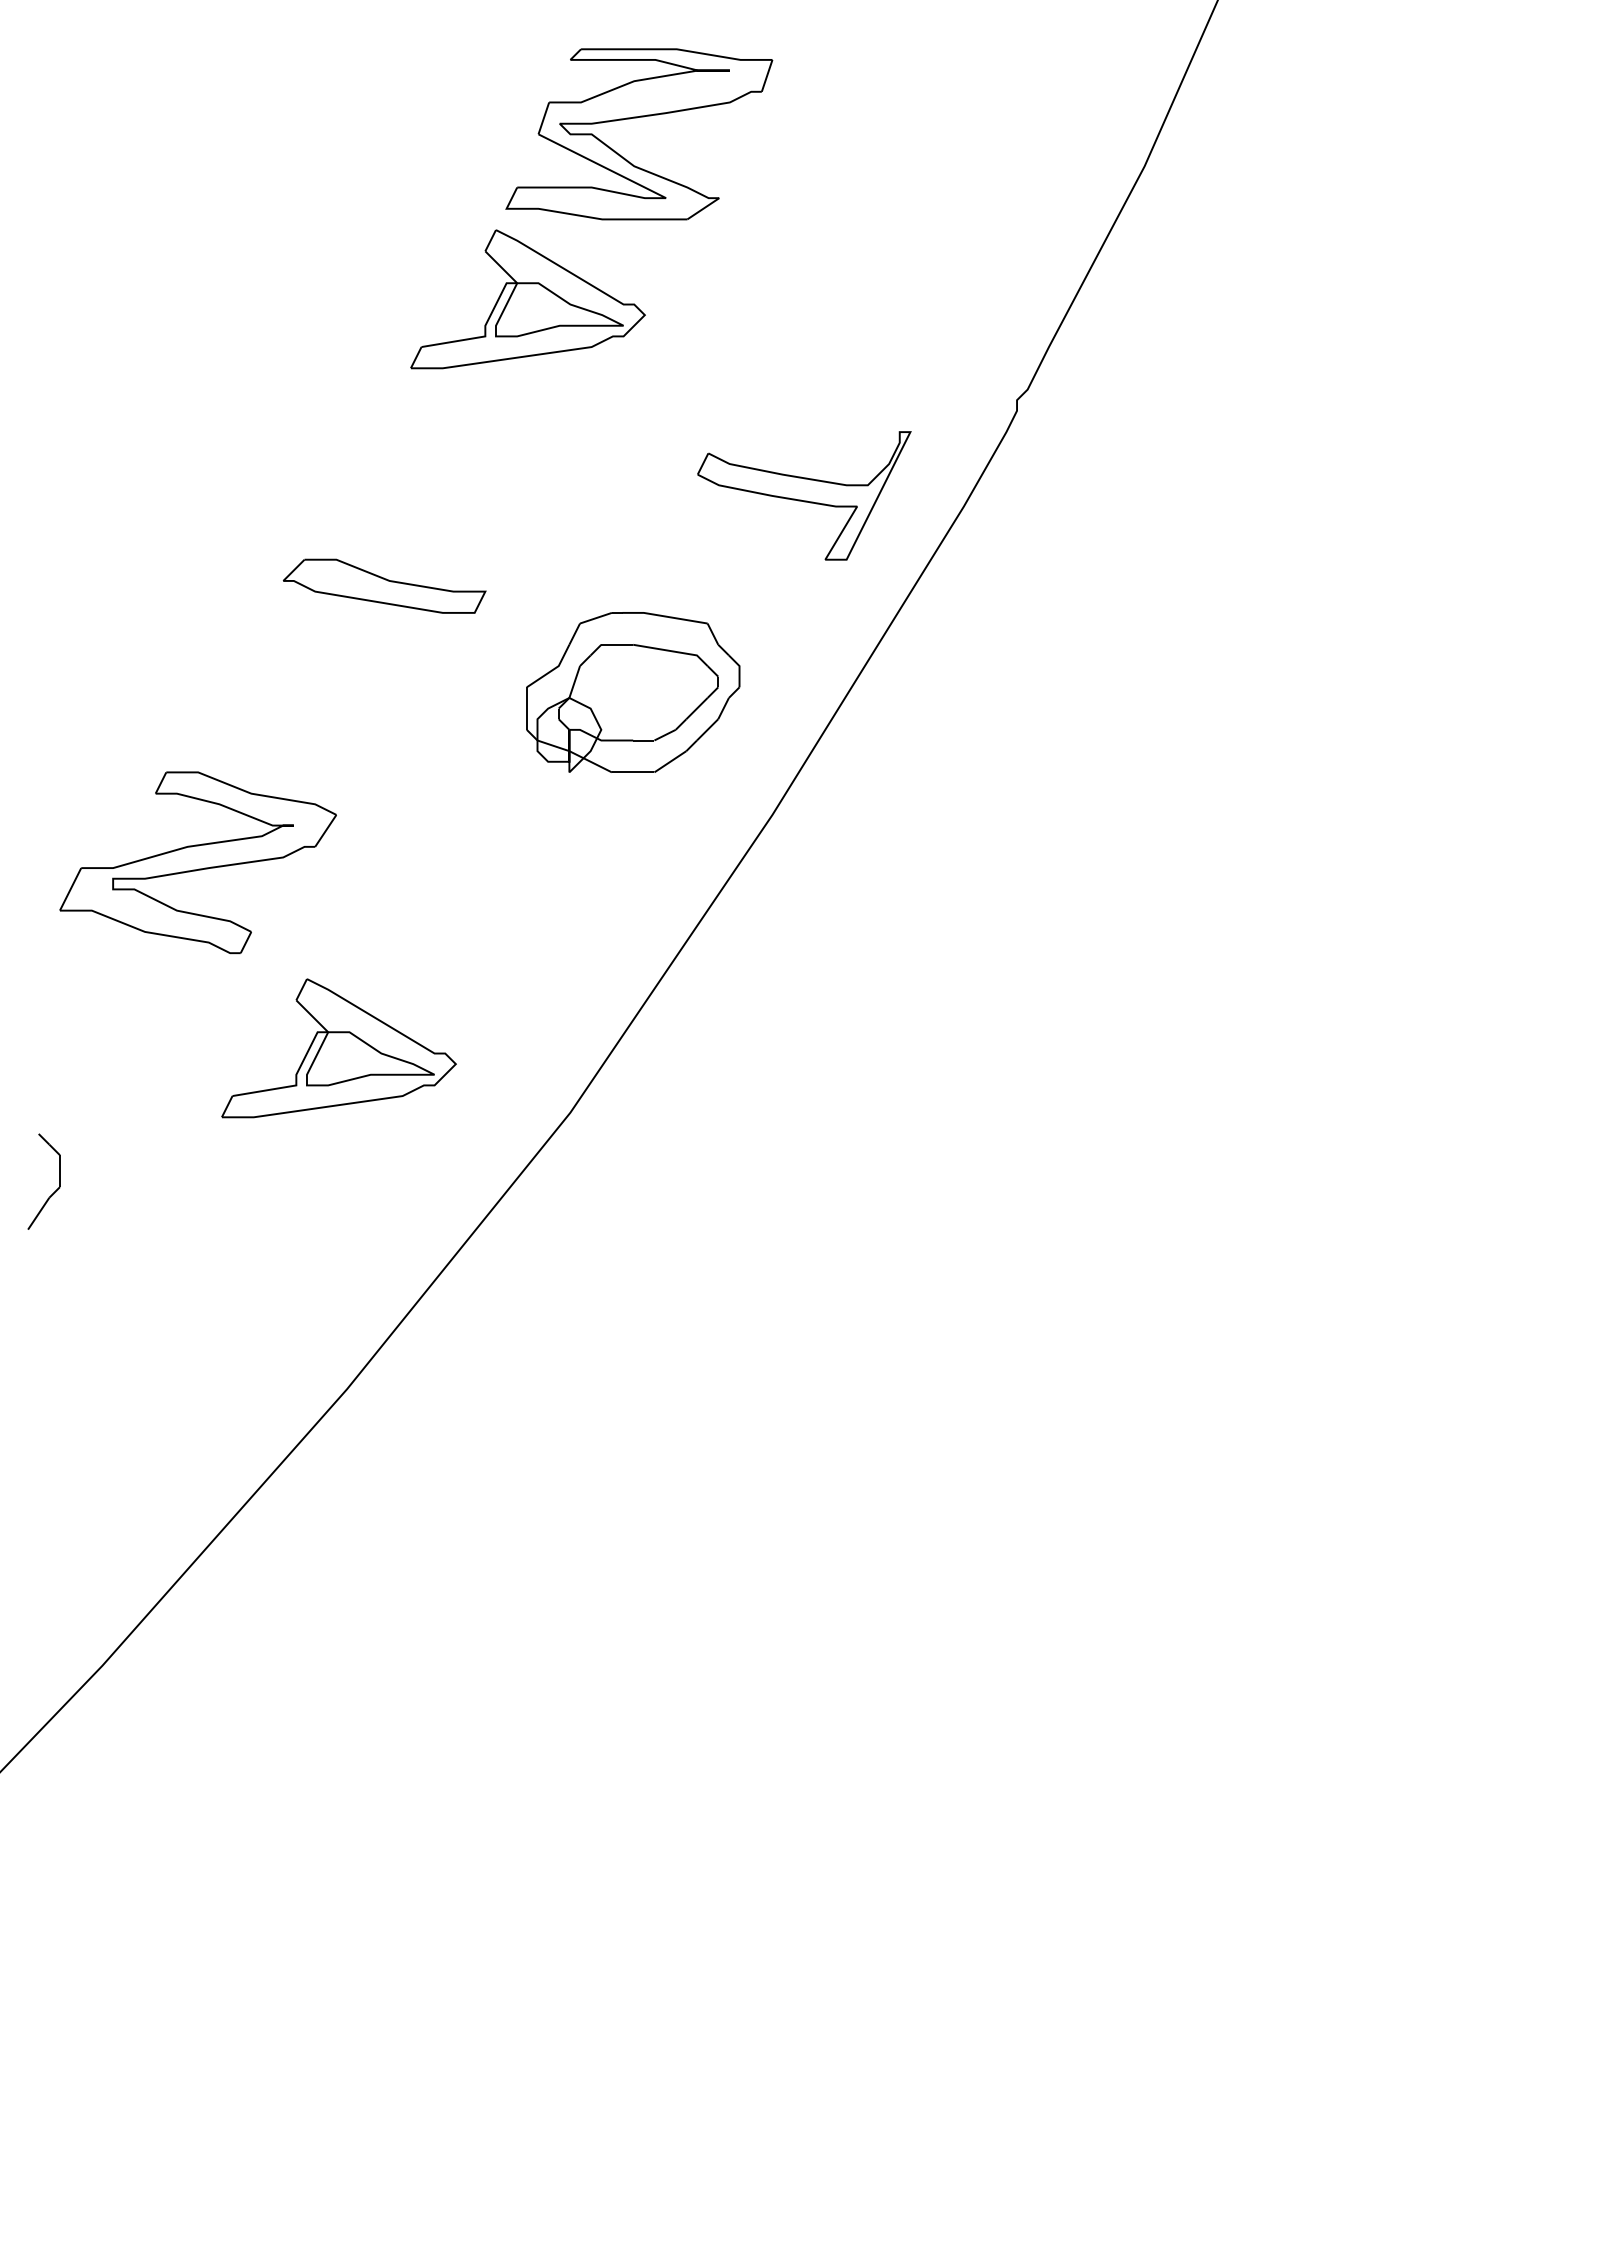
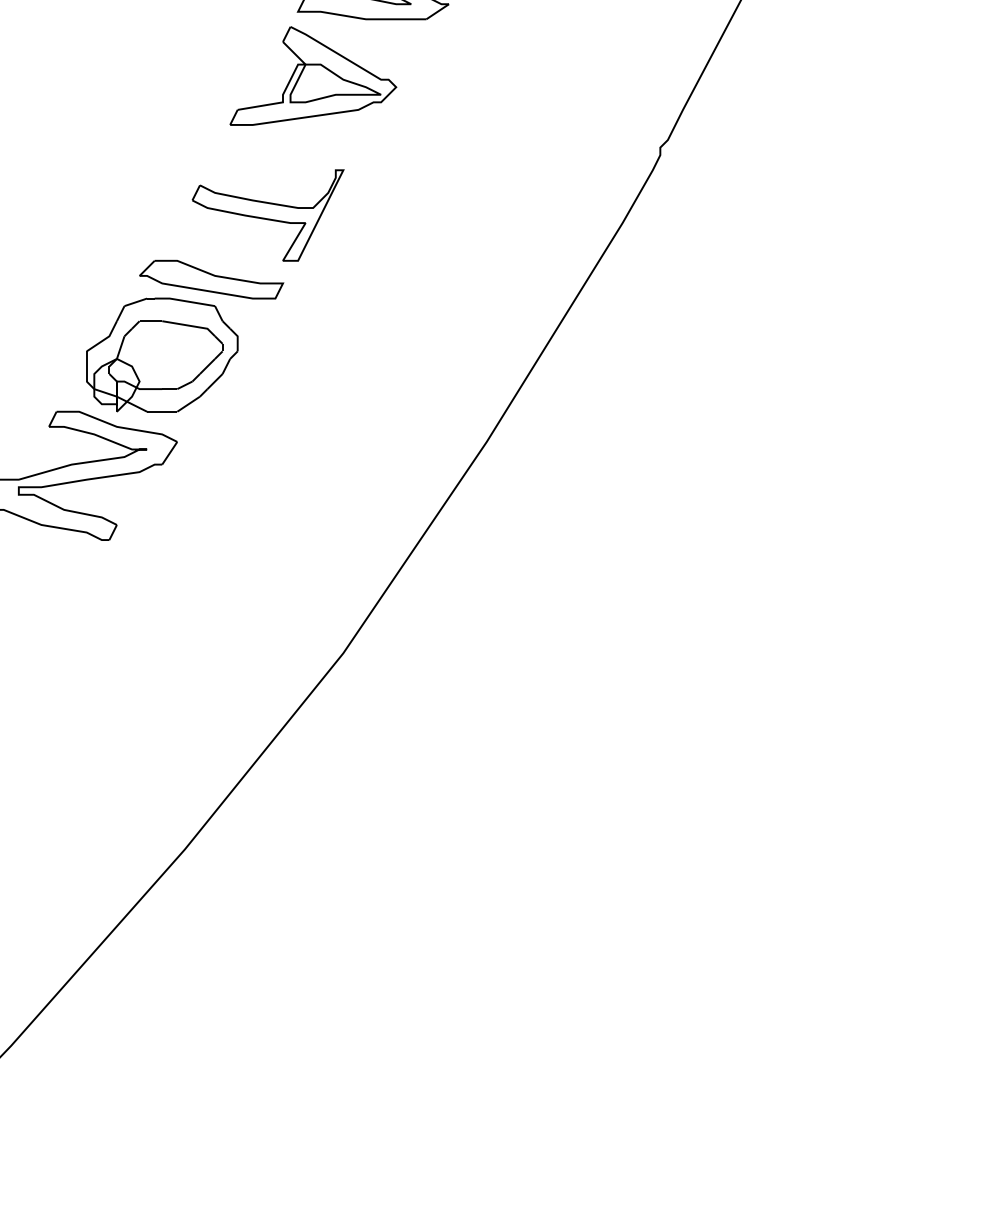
part: (804, 495) -> (268, 215), moved
part: (633, 692) -> (162, 355), moved
part: (338, 1048) -> (178, 607), removed

